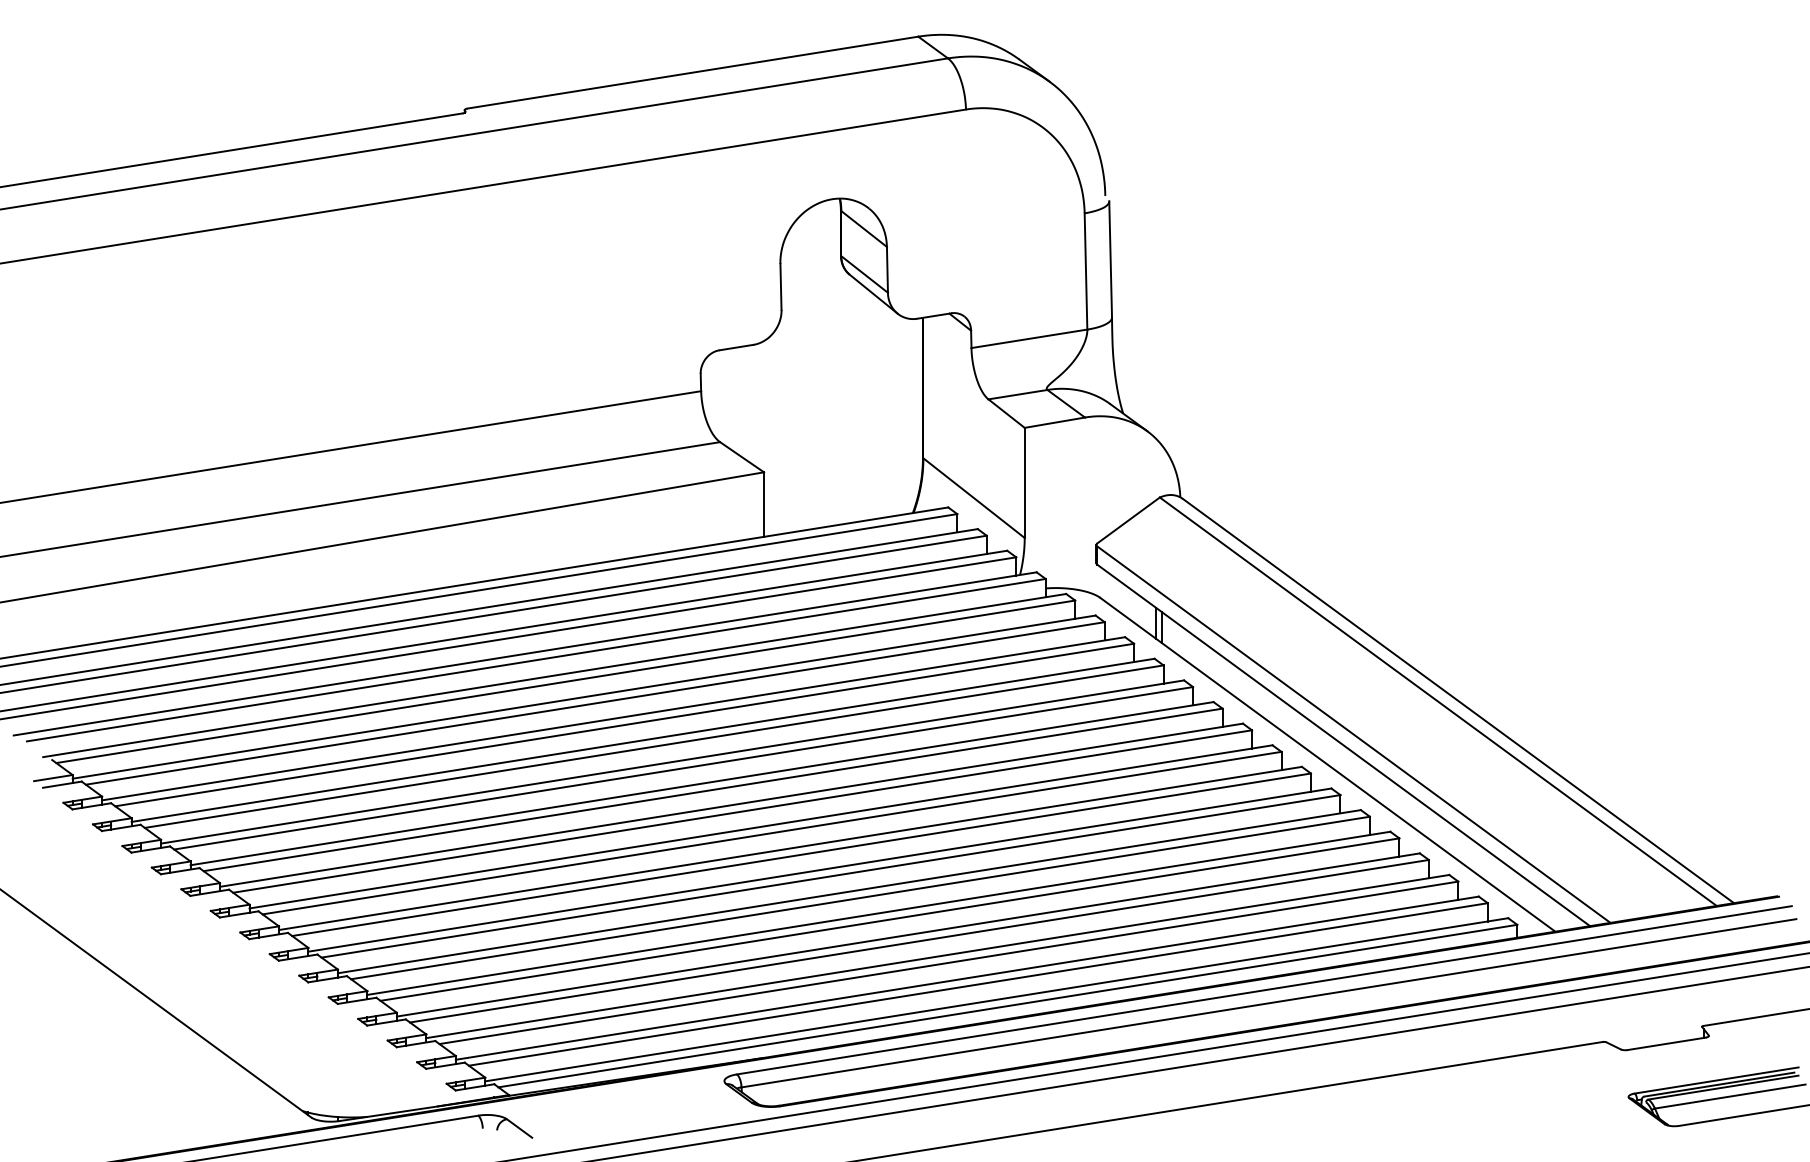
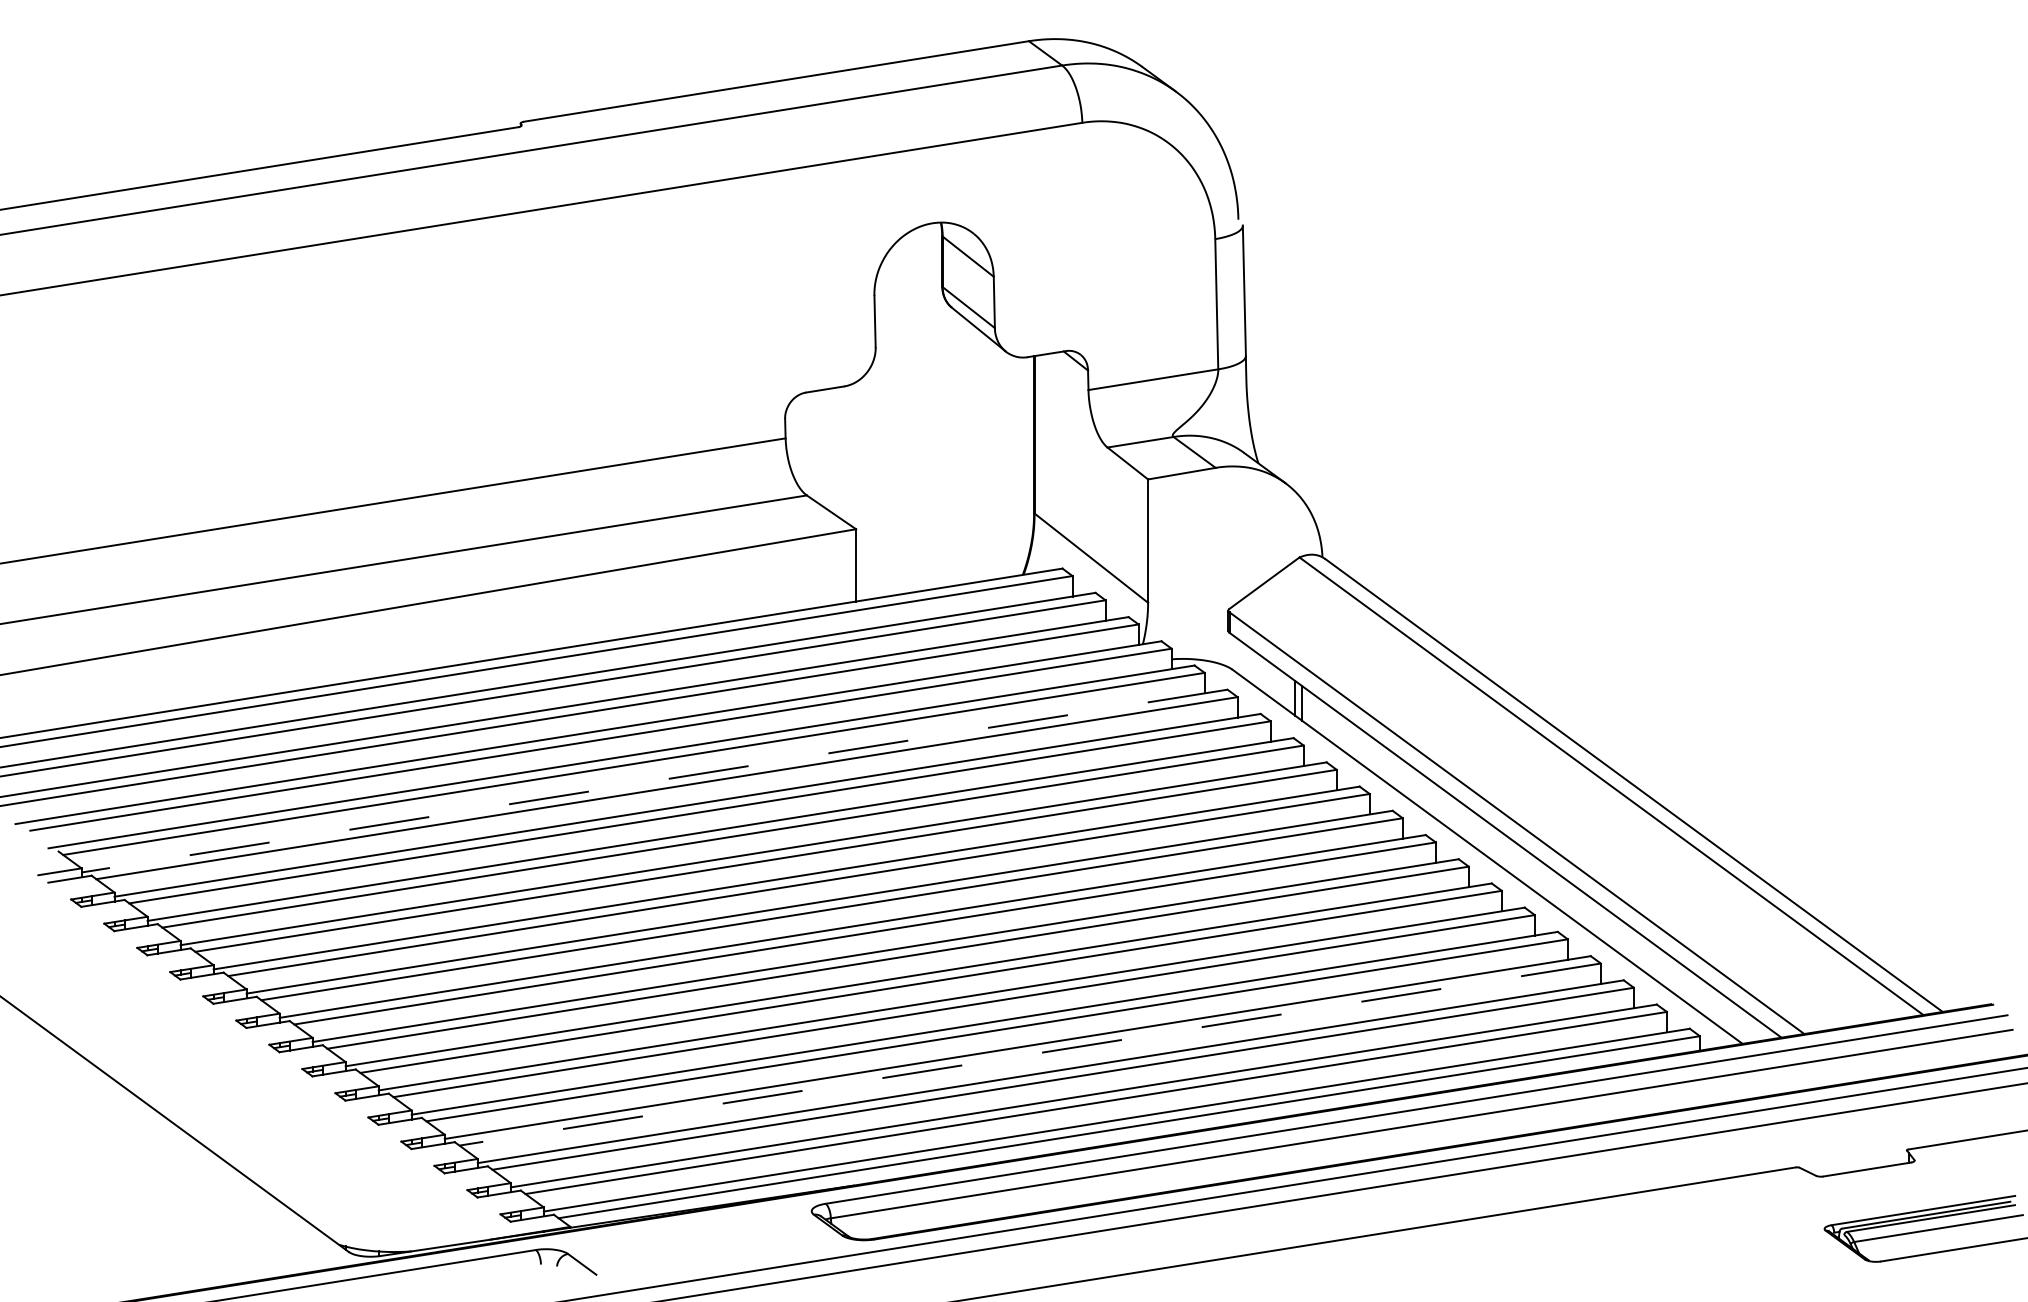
line: (584, 697) -> (654, 781), solid -> dashed
line: (919, 941) -> (1030, 1054), solid -> dashed

